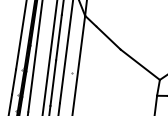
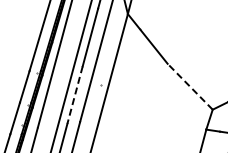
line: (139, 64) -> (189, 86), solid -> dashed
line: (53, 83) -> (75, 95), solid -> dashed

